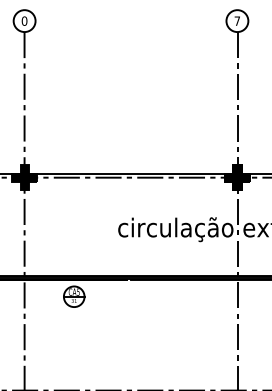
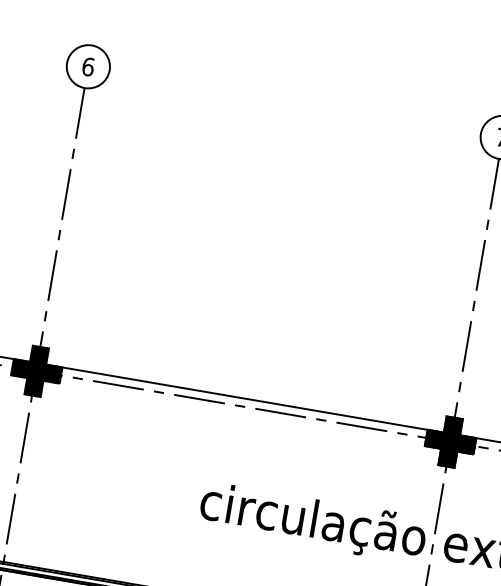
text: (24, 20) -> (88, 65), 0 -> 6

